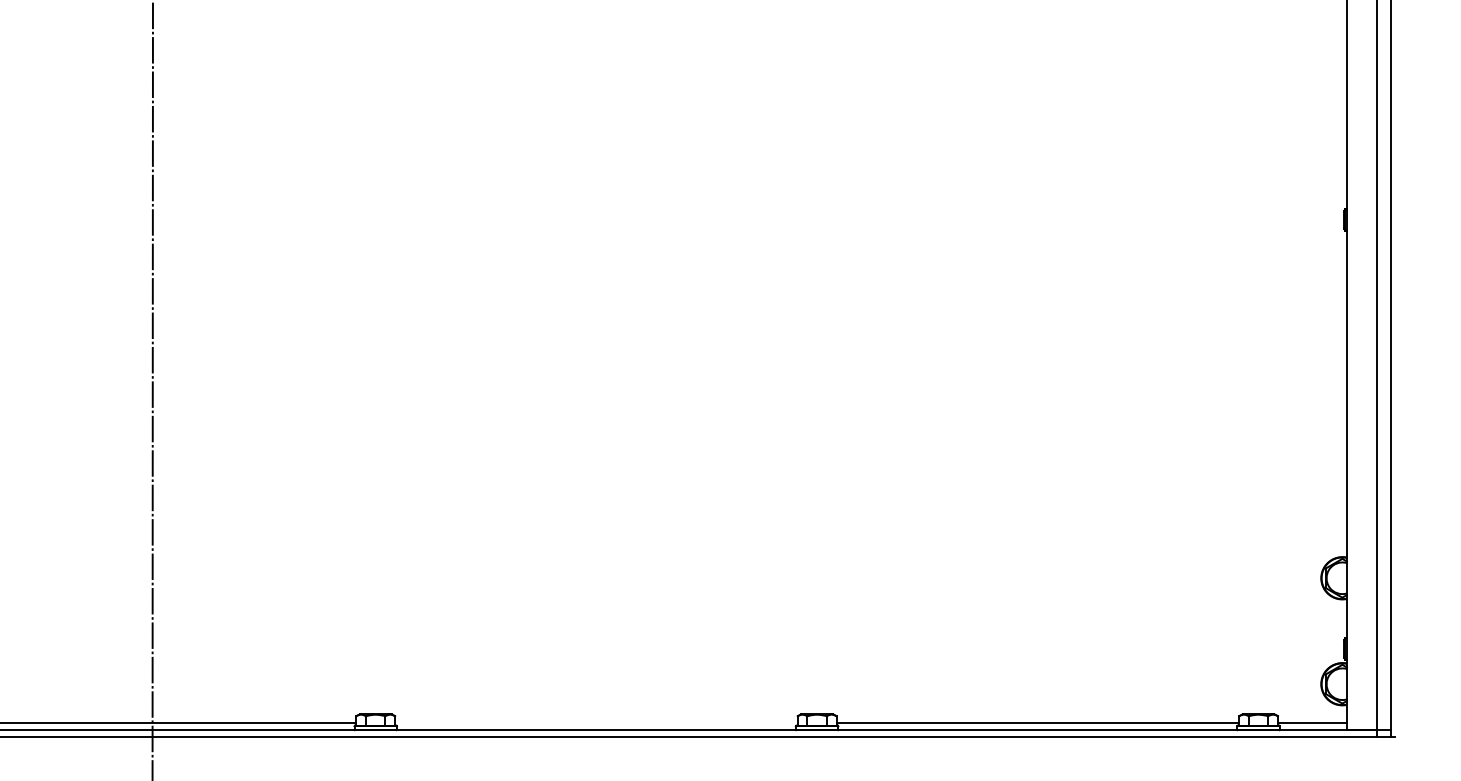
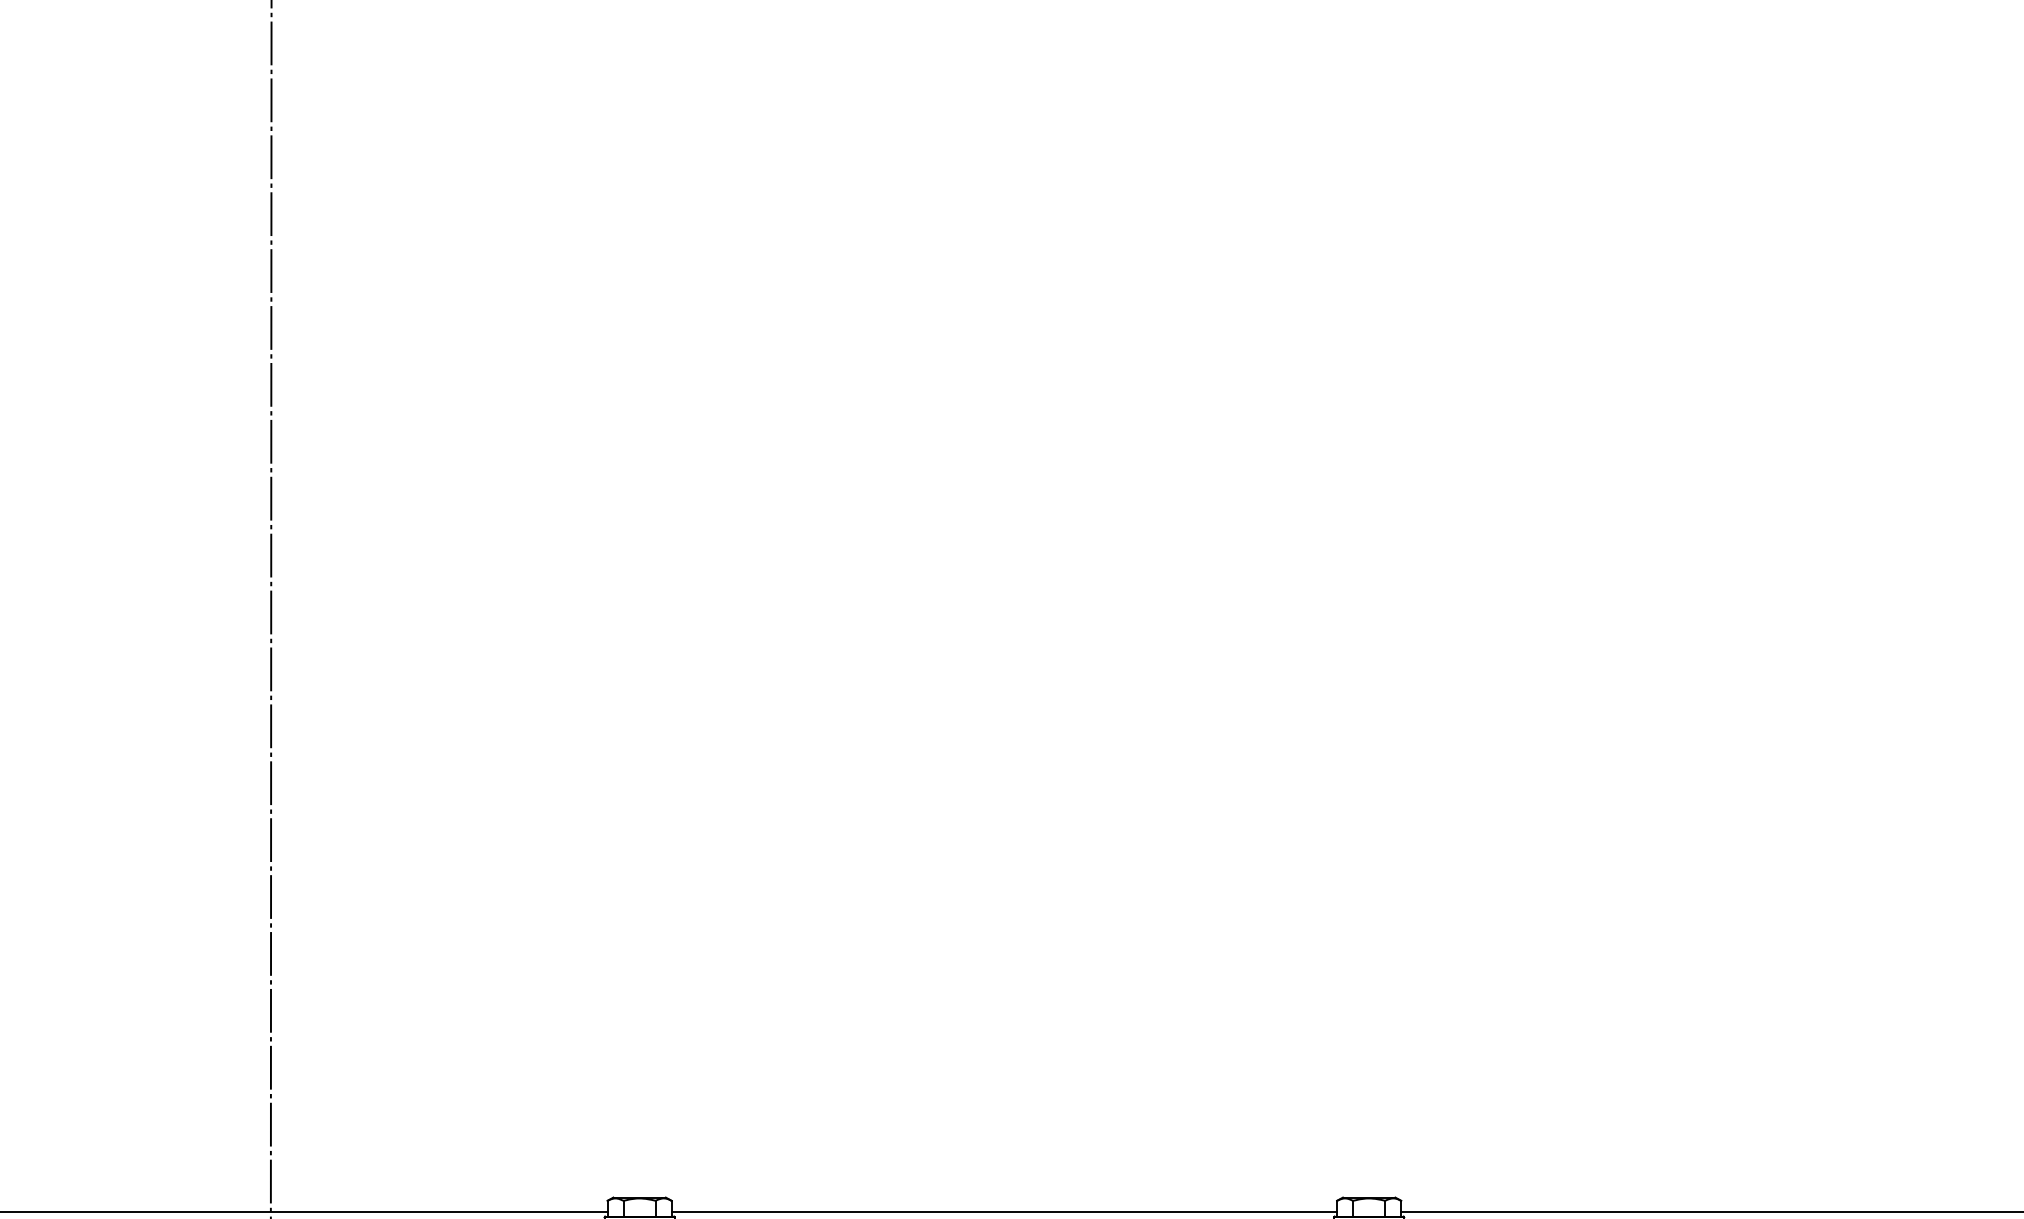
line: (596, 723) -> (1004, 1212), added

